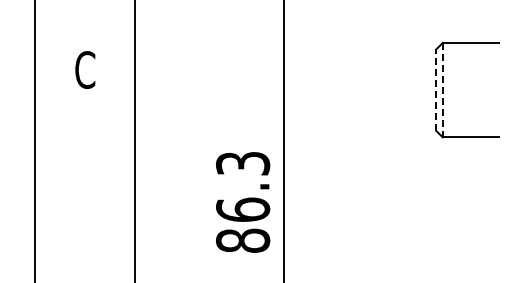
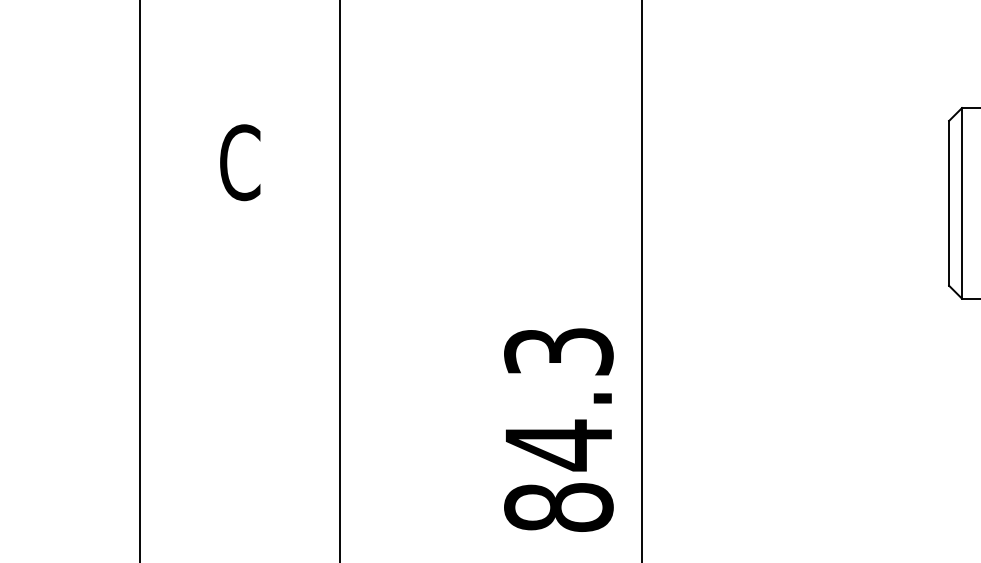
line: (436, 90) -> (949, 204), dashed -> solid
line: (442, 90) -> (961, 204), dashed -> solid
text: (243, 209) -> (559, 444), 86.3 -> 84.3

